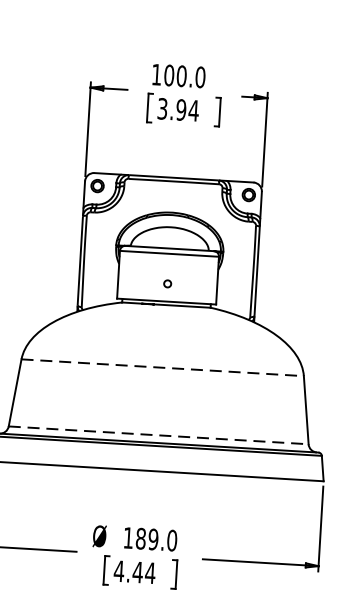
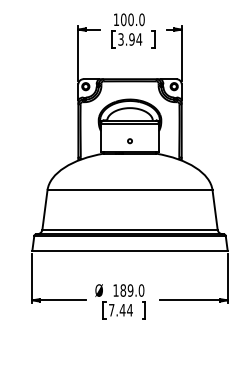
line: (163, 368) -> (130, 190), dashed -> solid
line: (159, 435) -> (130, 229), dashed -> solid
text: (118, 571) -> (111, 310), 4.44 -> 7.44

